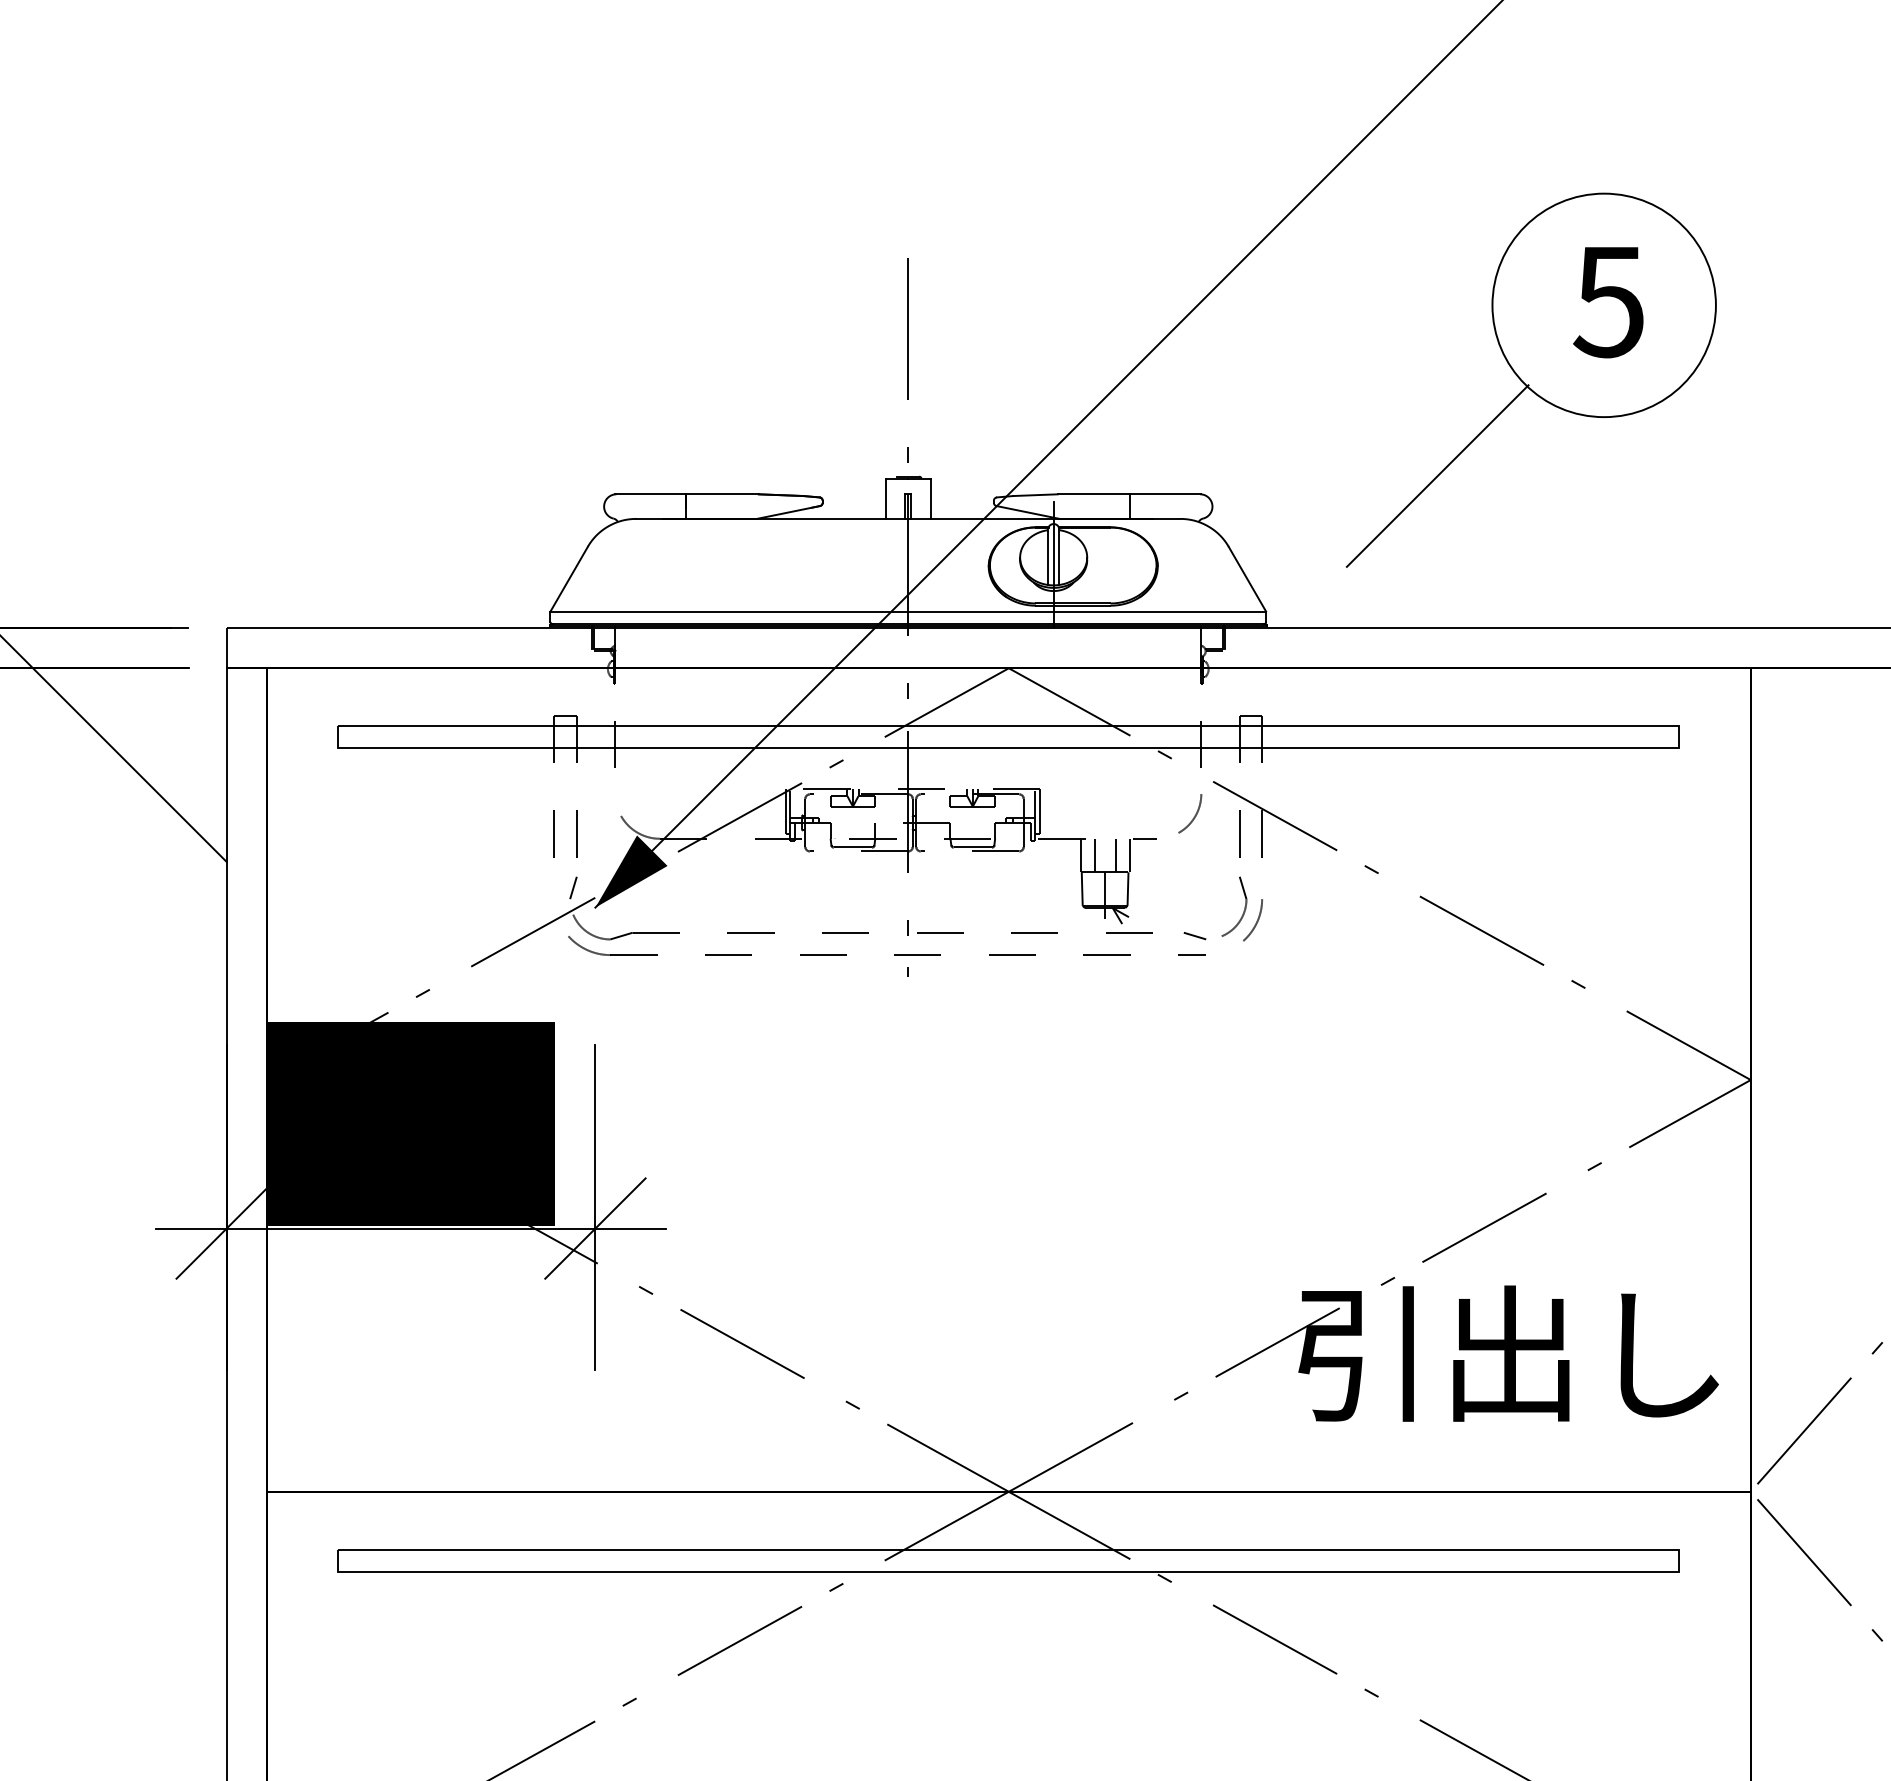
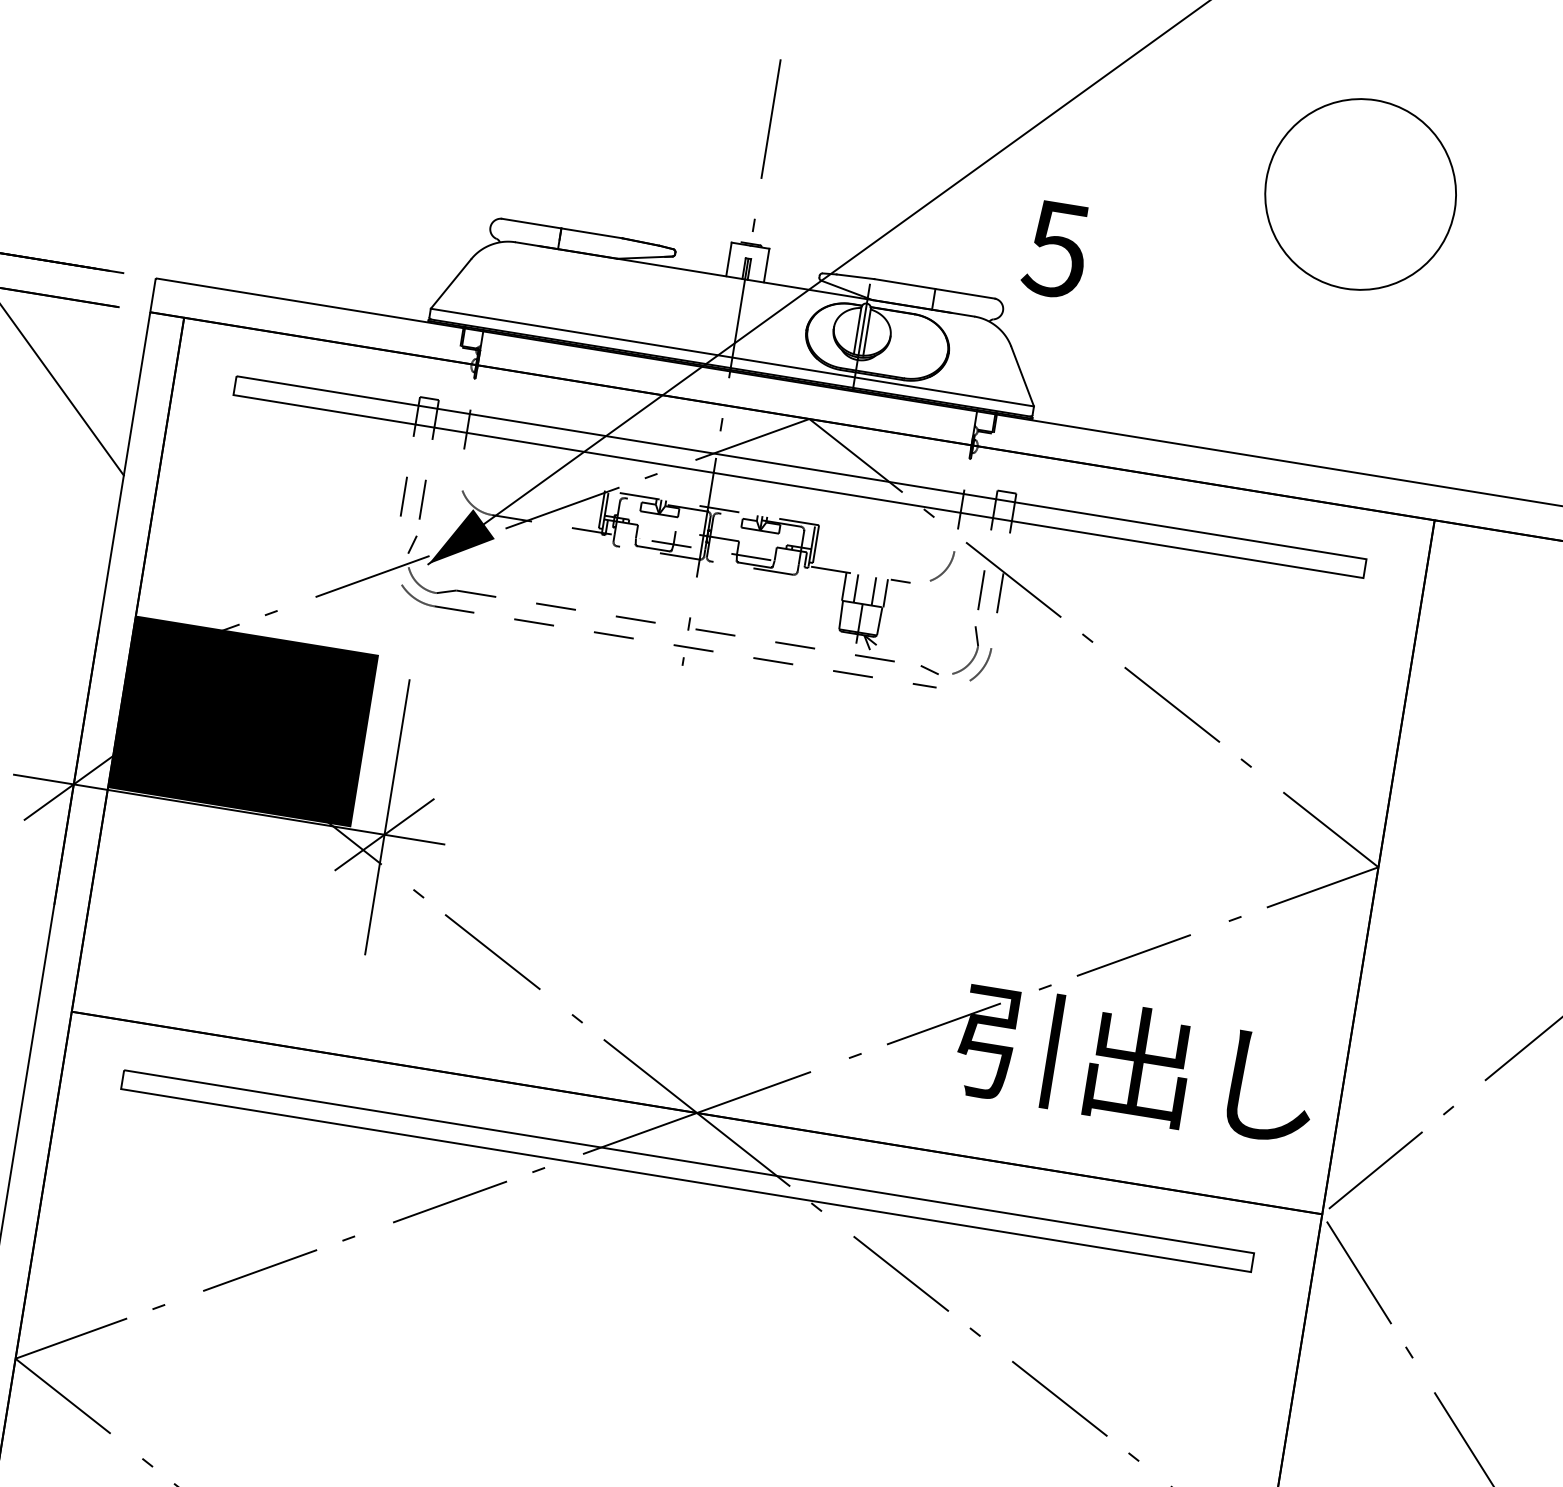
text: (1608, 302) -> (1056, 249), moved
line: (1437, 475) -> (1196, 315), removed

